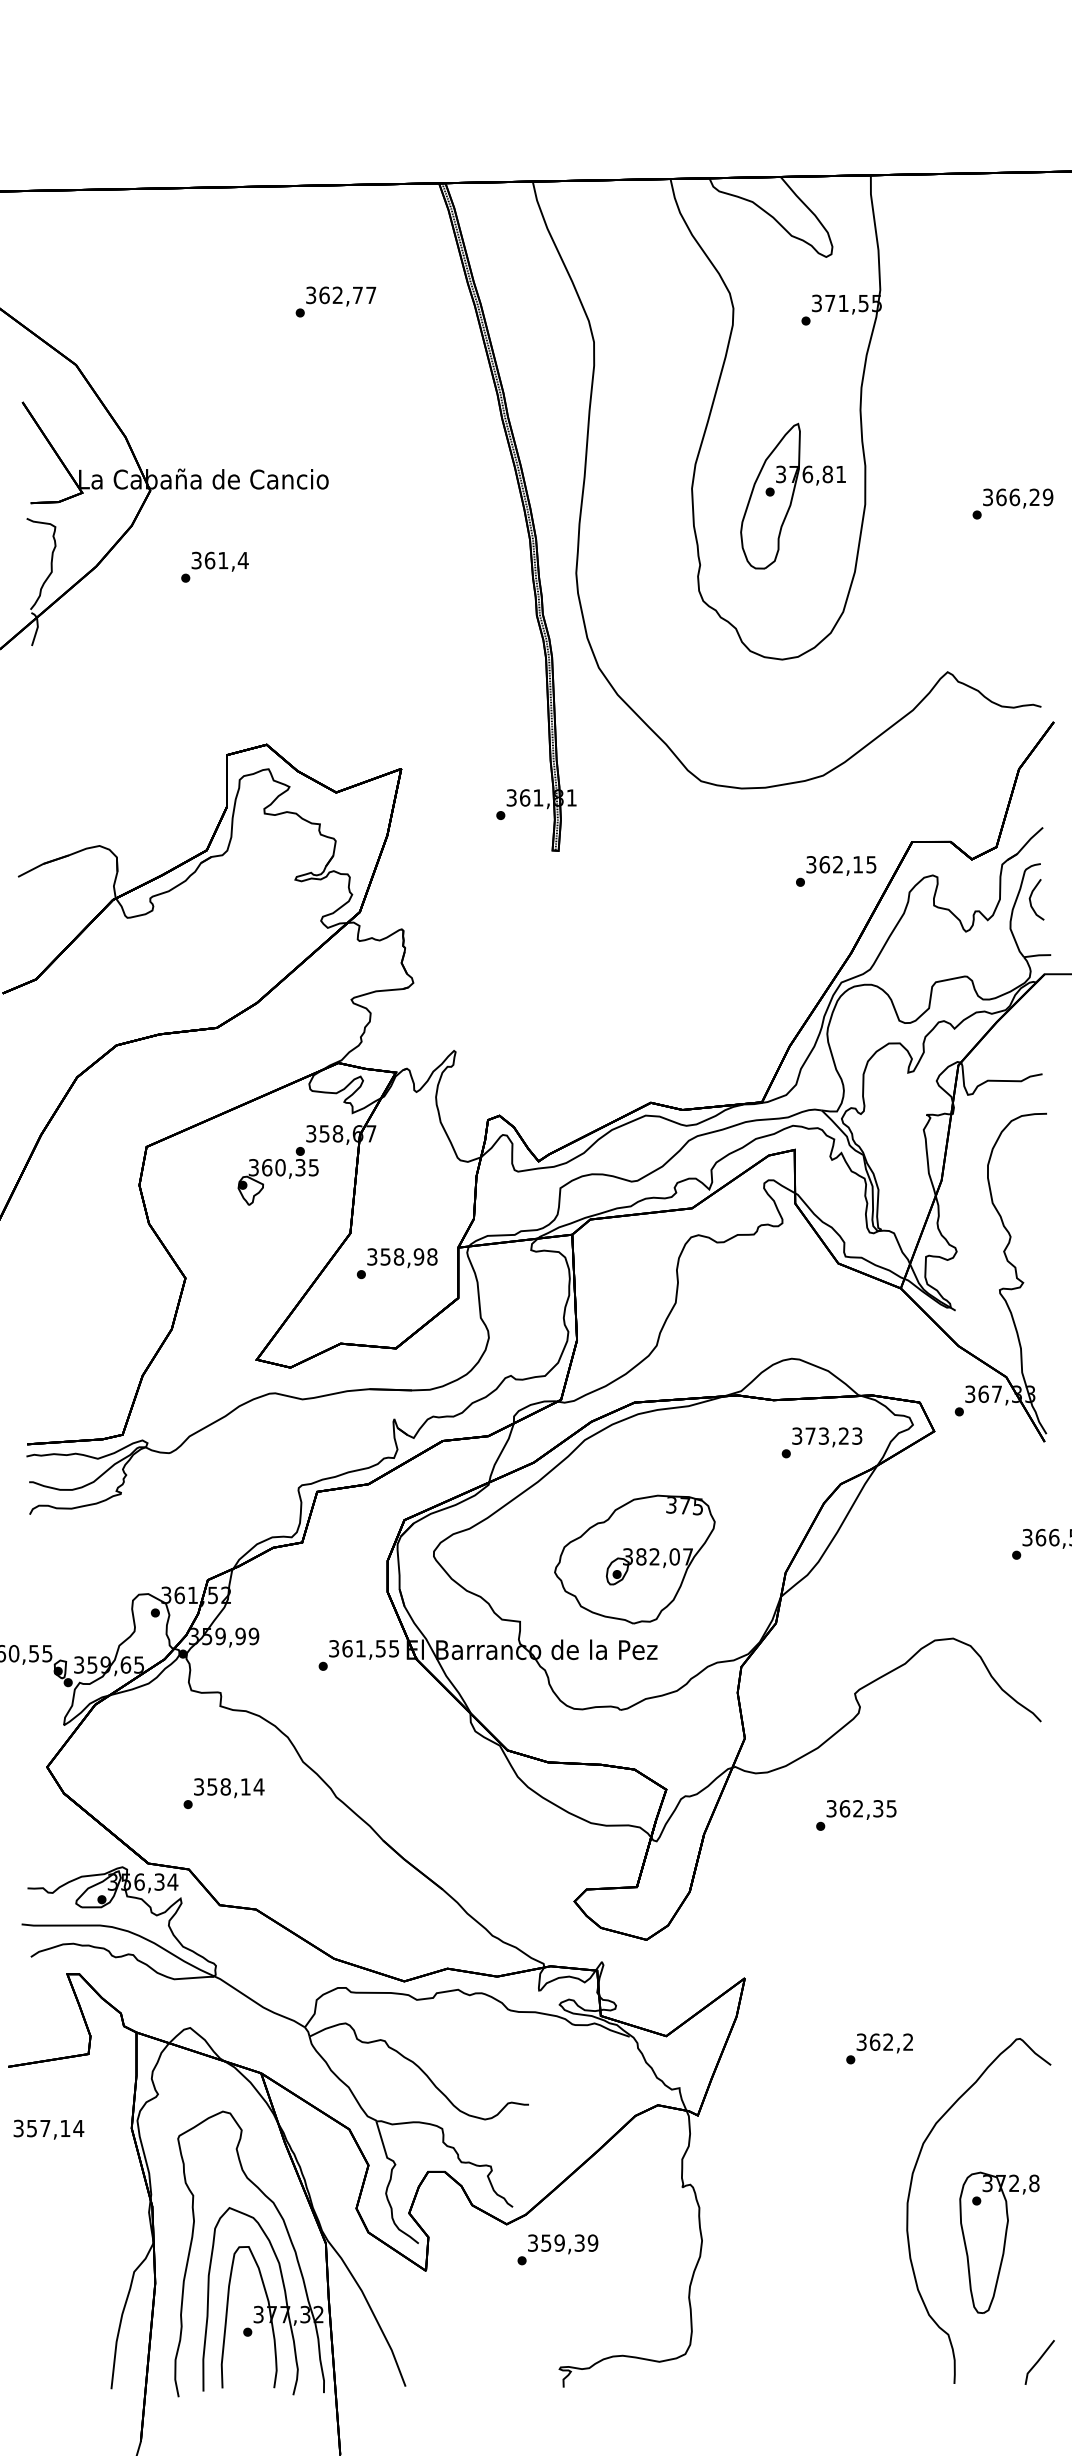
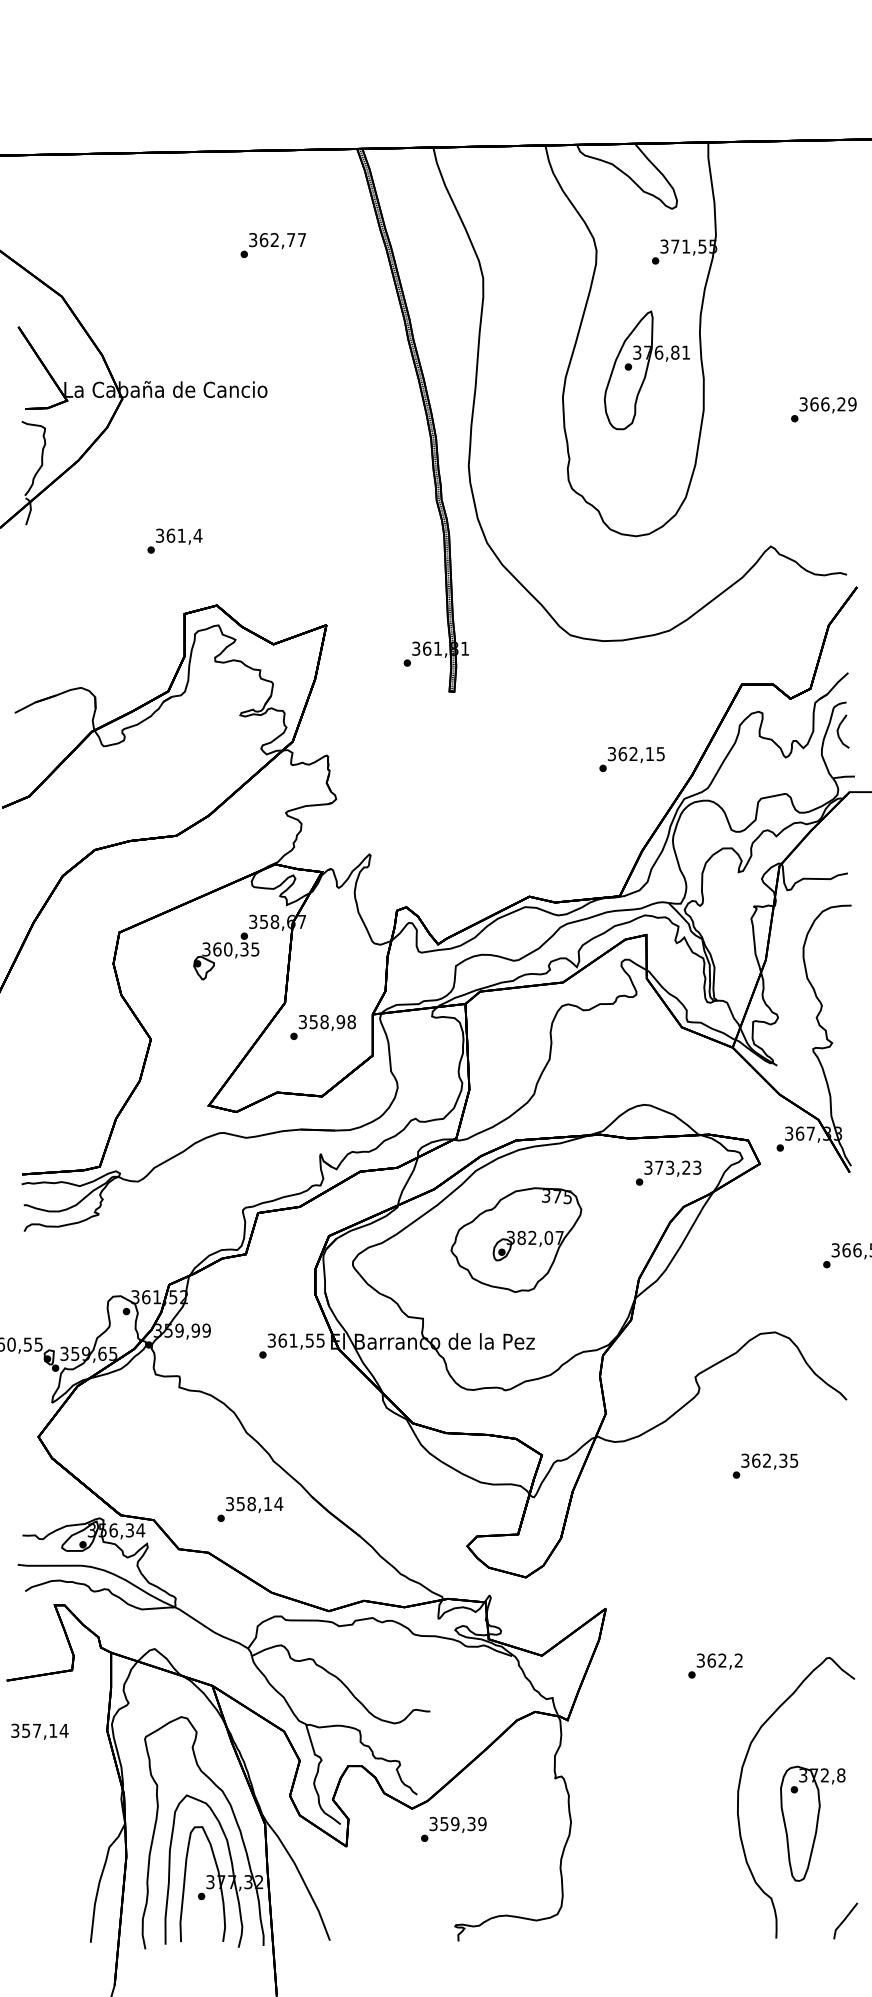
part: (792, 496) -> (646, 370), moved
text: (214, 566) -> (174, 540), moved
text: (835, 871) -> (631, 759), moved
part: (634, 1558) -> (516, 1239), moved
text: (224, 1793) -> (250, 1509), moved
text: (856, 1814) -> (765, 1465), moved

